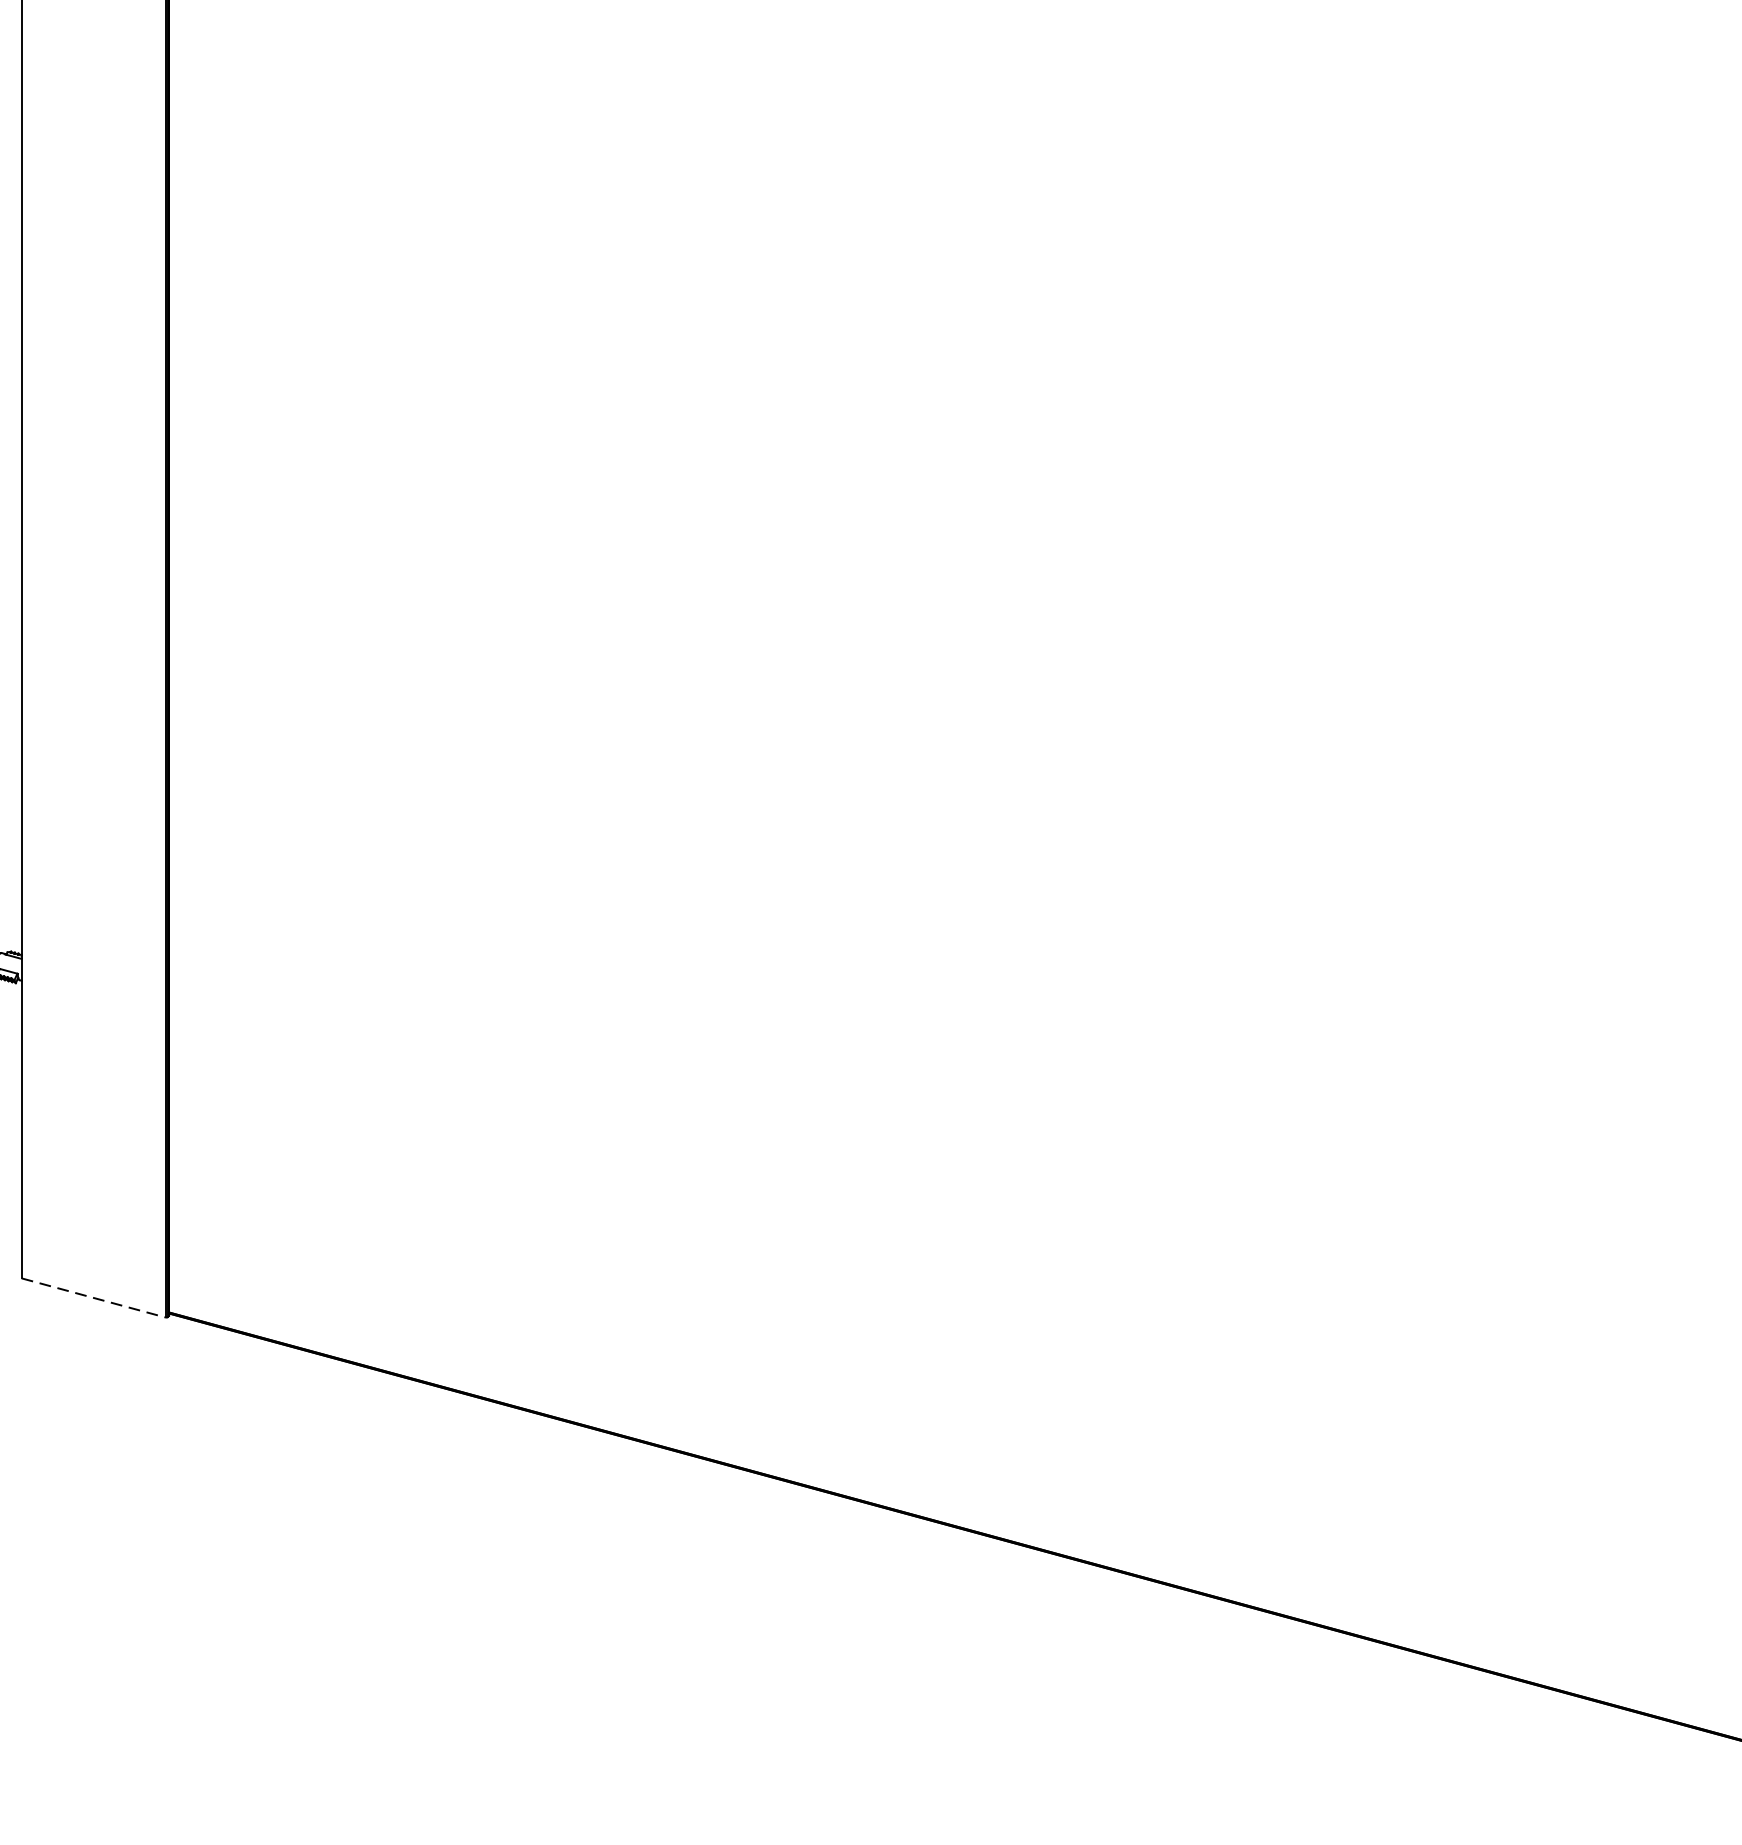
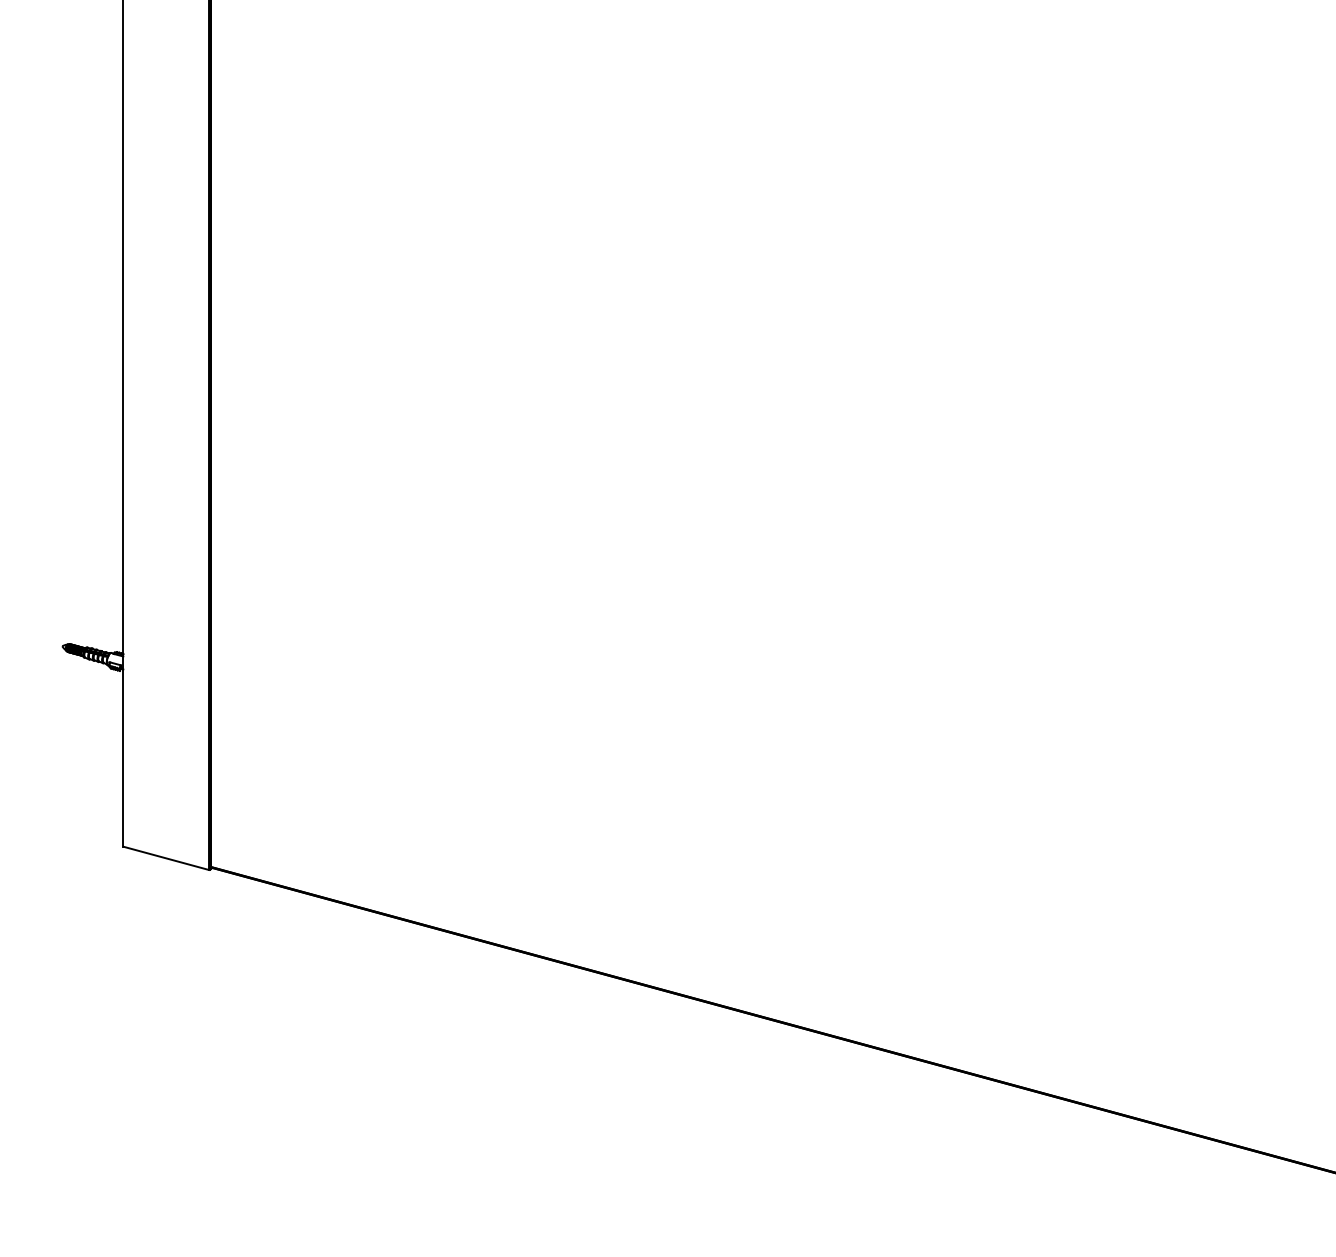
line: (94, 1298) -> (166, 858), dashed -> solid

